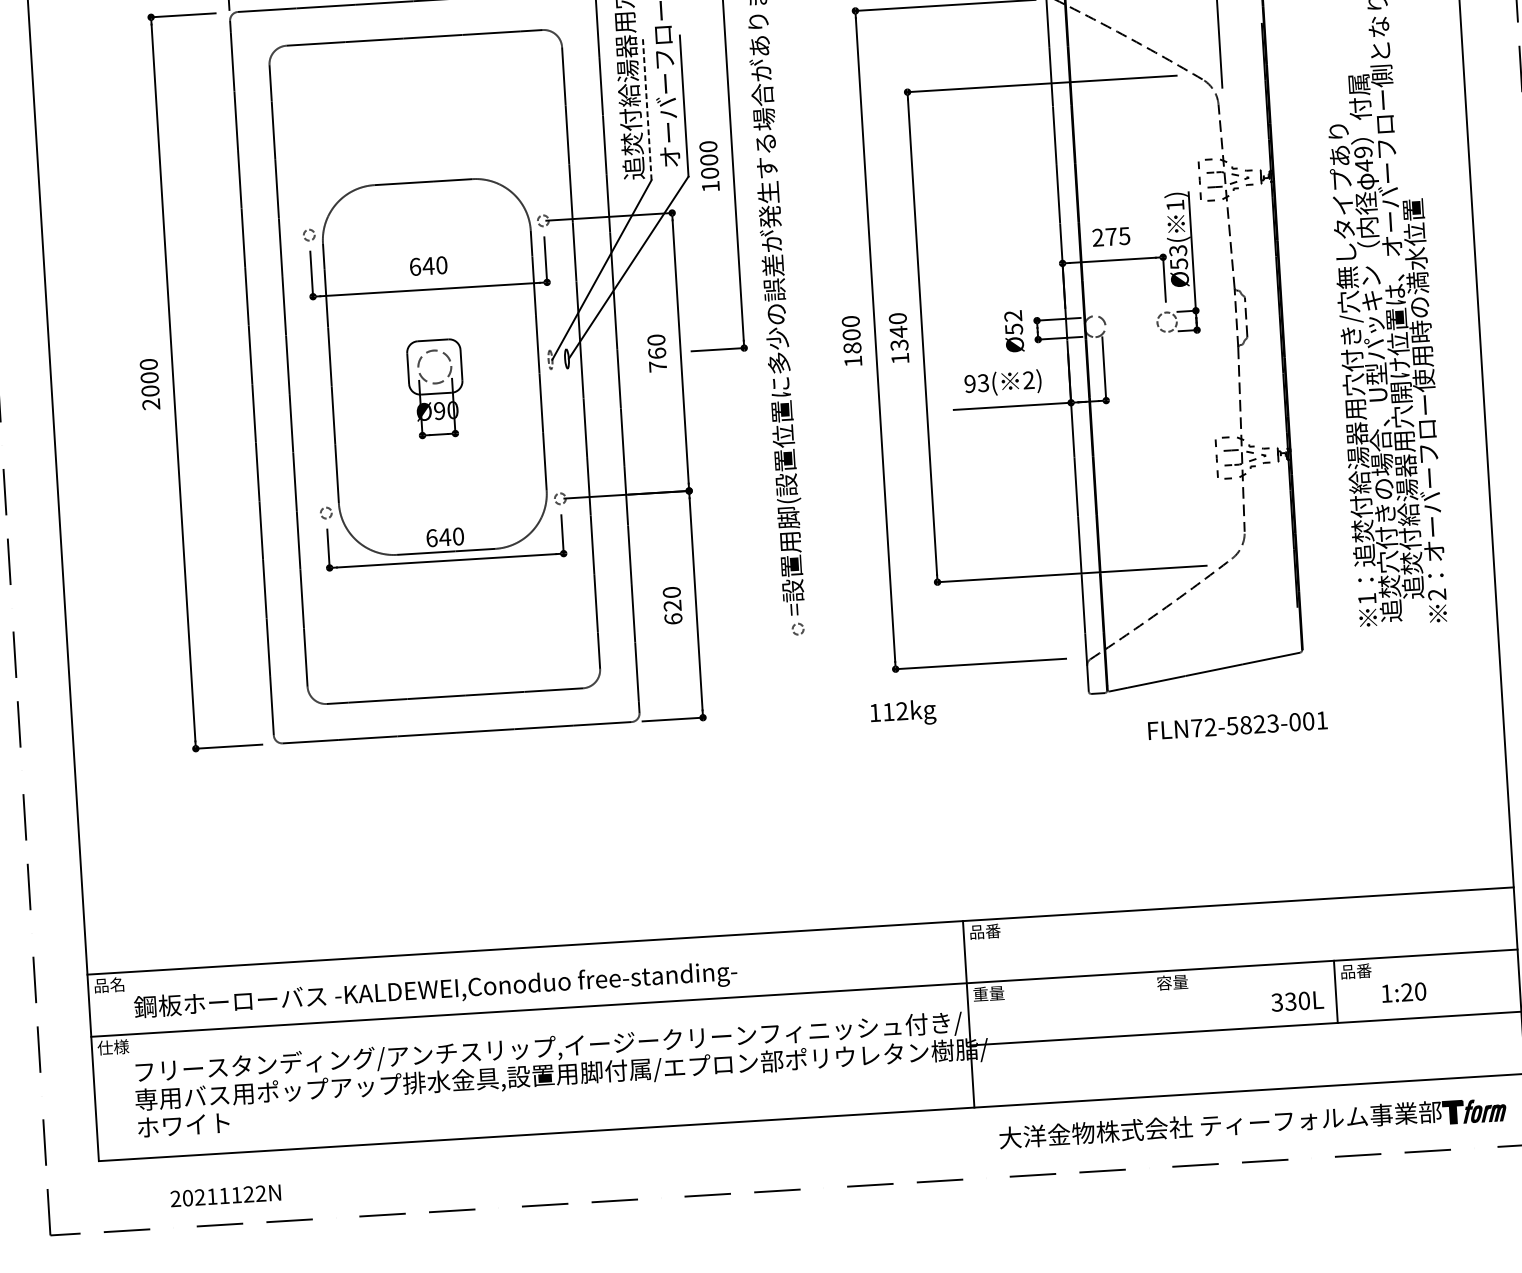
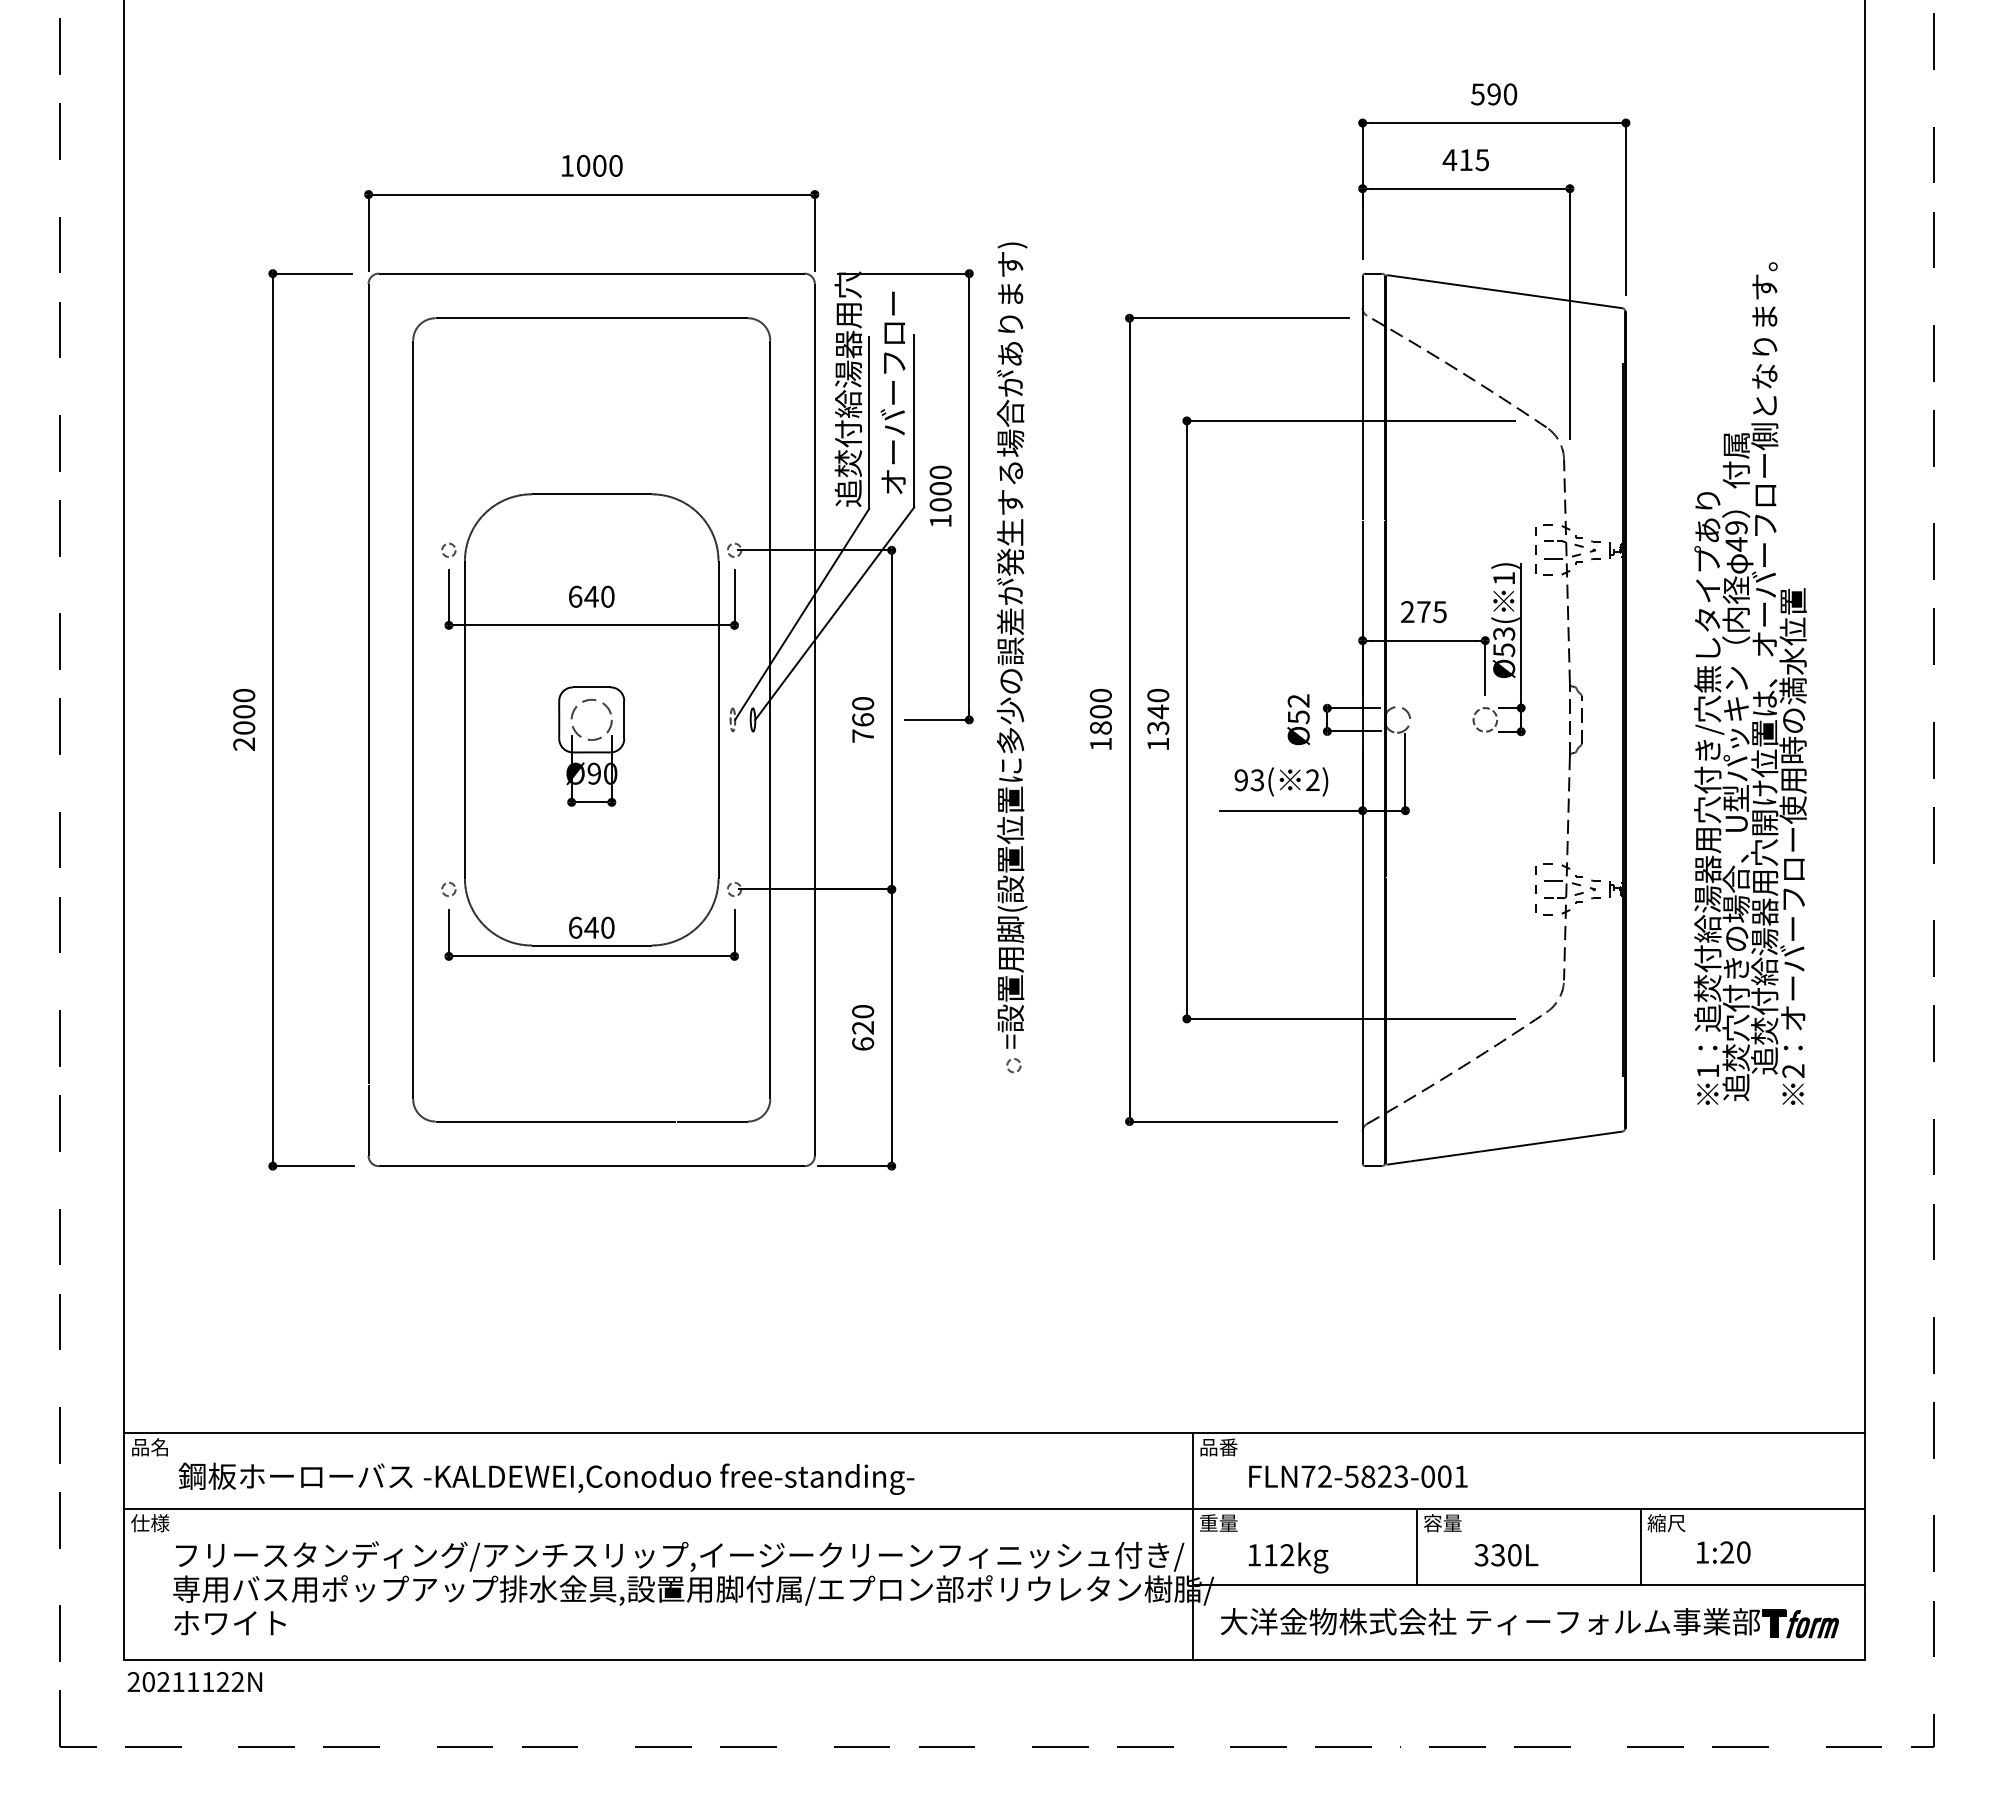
line: (647, 109) -> (869, 422), dashed -> solid
text: (903, 713) -> (1288, 1557), moved
text: (1237, 725) -> (1358, 1476), moved
text: (1355, 971) -> (1666, 1523), 品番 -> 縮尺
text: (1297, 1001) -> (1506, 1555), moved
line: (1152, 1003) -> (1416, 1546), added
part: (1252, 1124) -> (1529, 1623), moved
text: (225, 1196) -> (194, 1682), moved

